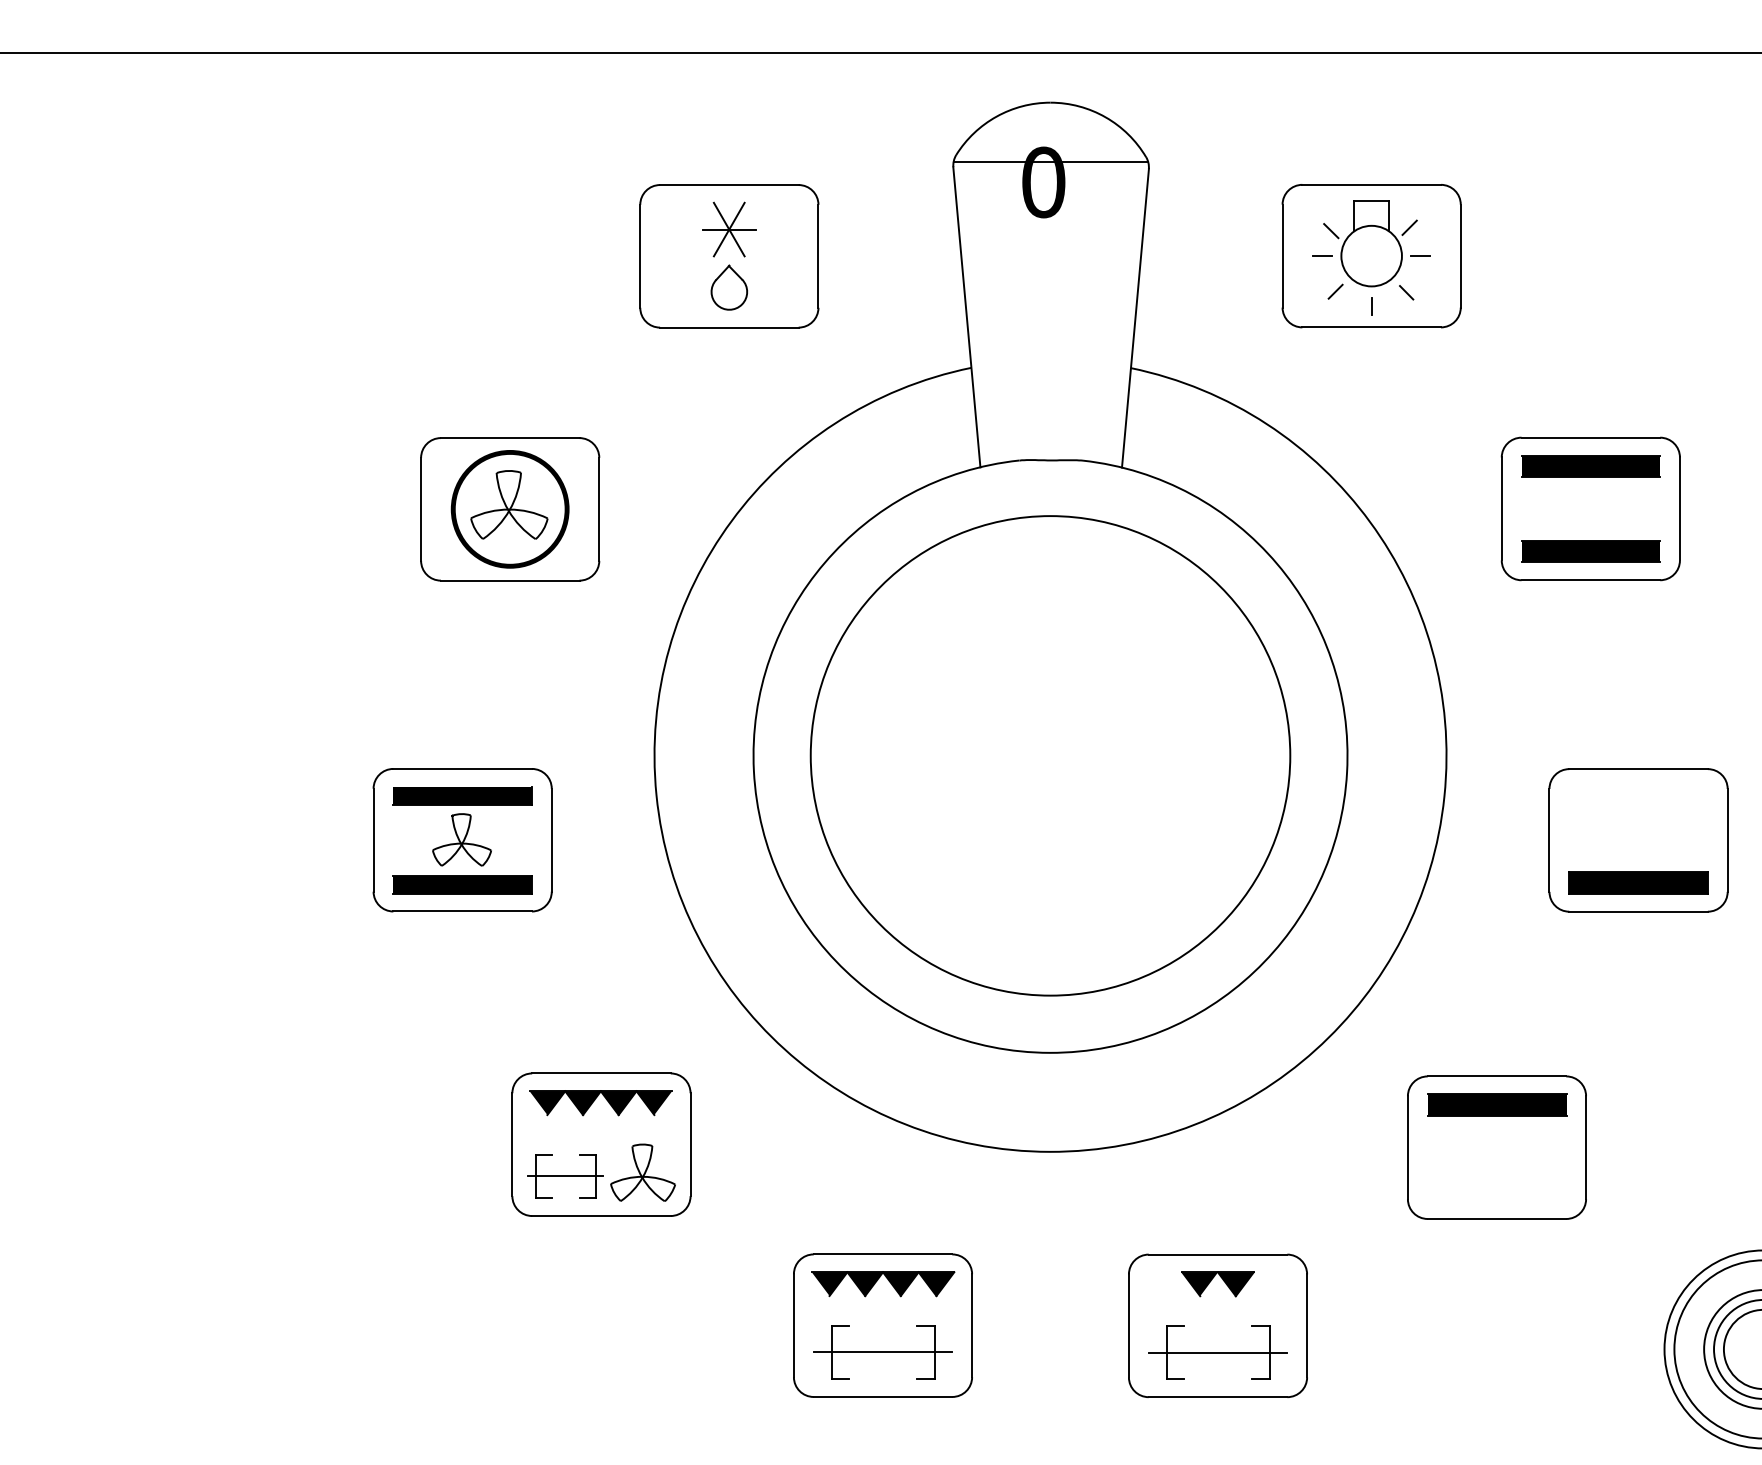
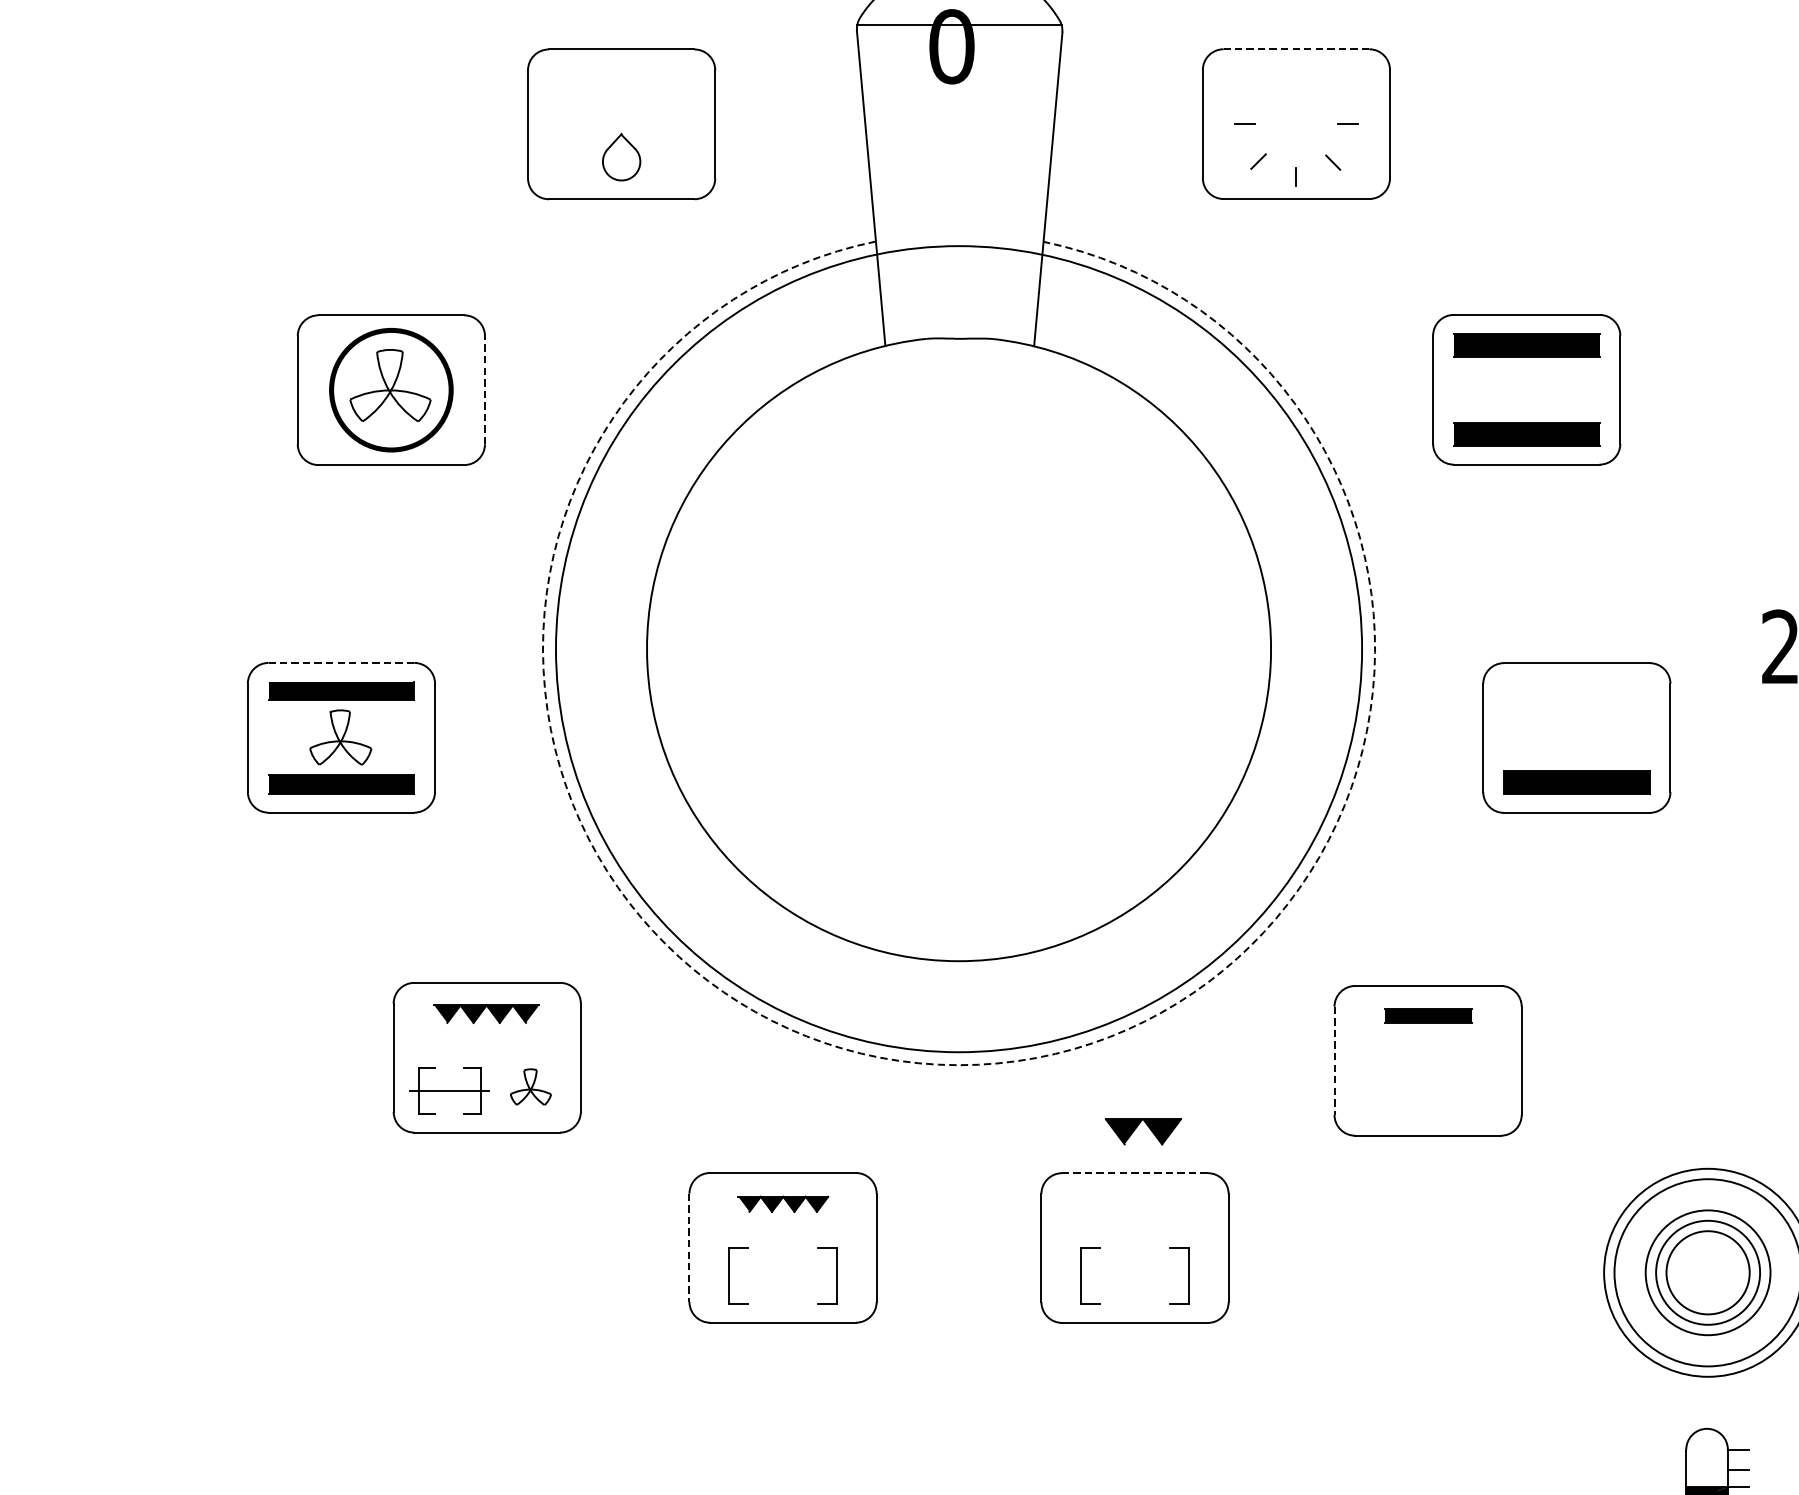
line: (1371, 184) -> (1296, 48), solid -> dashed
part: (729, 229) -> (621, 96), removed
part: (1370, 243) -> (1295, 110), removed
line: (599, 508) -> (485, 389), solid -> dashed
circle: (1050, 755) -> (959, 648), size x1.6
line: (462, 768) -> (341, 662), solid -> dashed
part: (600, 1103) -> (486, 1014), size x0.7
part: (1497, 1104) -> (1428, 1015), size x0.6
line: (1407, 1148) -> (1334, 1061), solid -> dashed
arc: (1049, 1151) -> (957, 1064), solid -> dashed
part: (642, 1172) -> (530, 1086), size x0.6
line: (1217, 1254) -> (1134, 1173), solid -> dashed
part: (1222, 1280) -> (1148, 1127), moved
part: (883, 1284) -> (783, 1204), size x0.6
line: (793, 1326) -> (689, 1248), solid -> dashed
line: (882, 1352) -> (782, 1276), removed
line: (1217, 1352) -> (1134, 1276), removed

